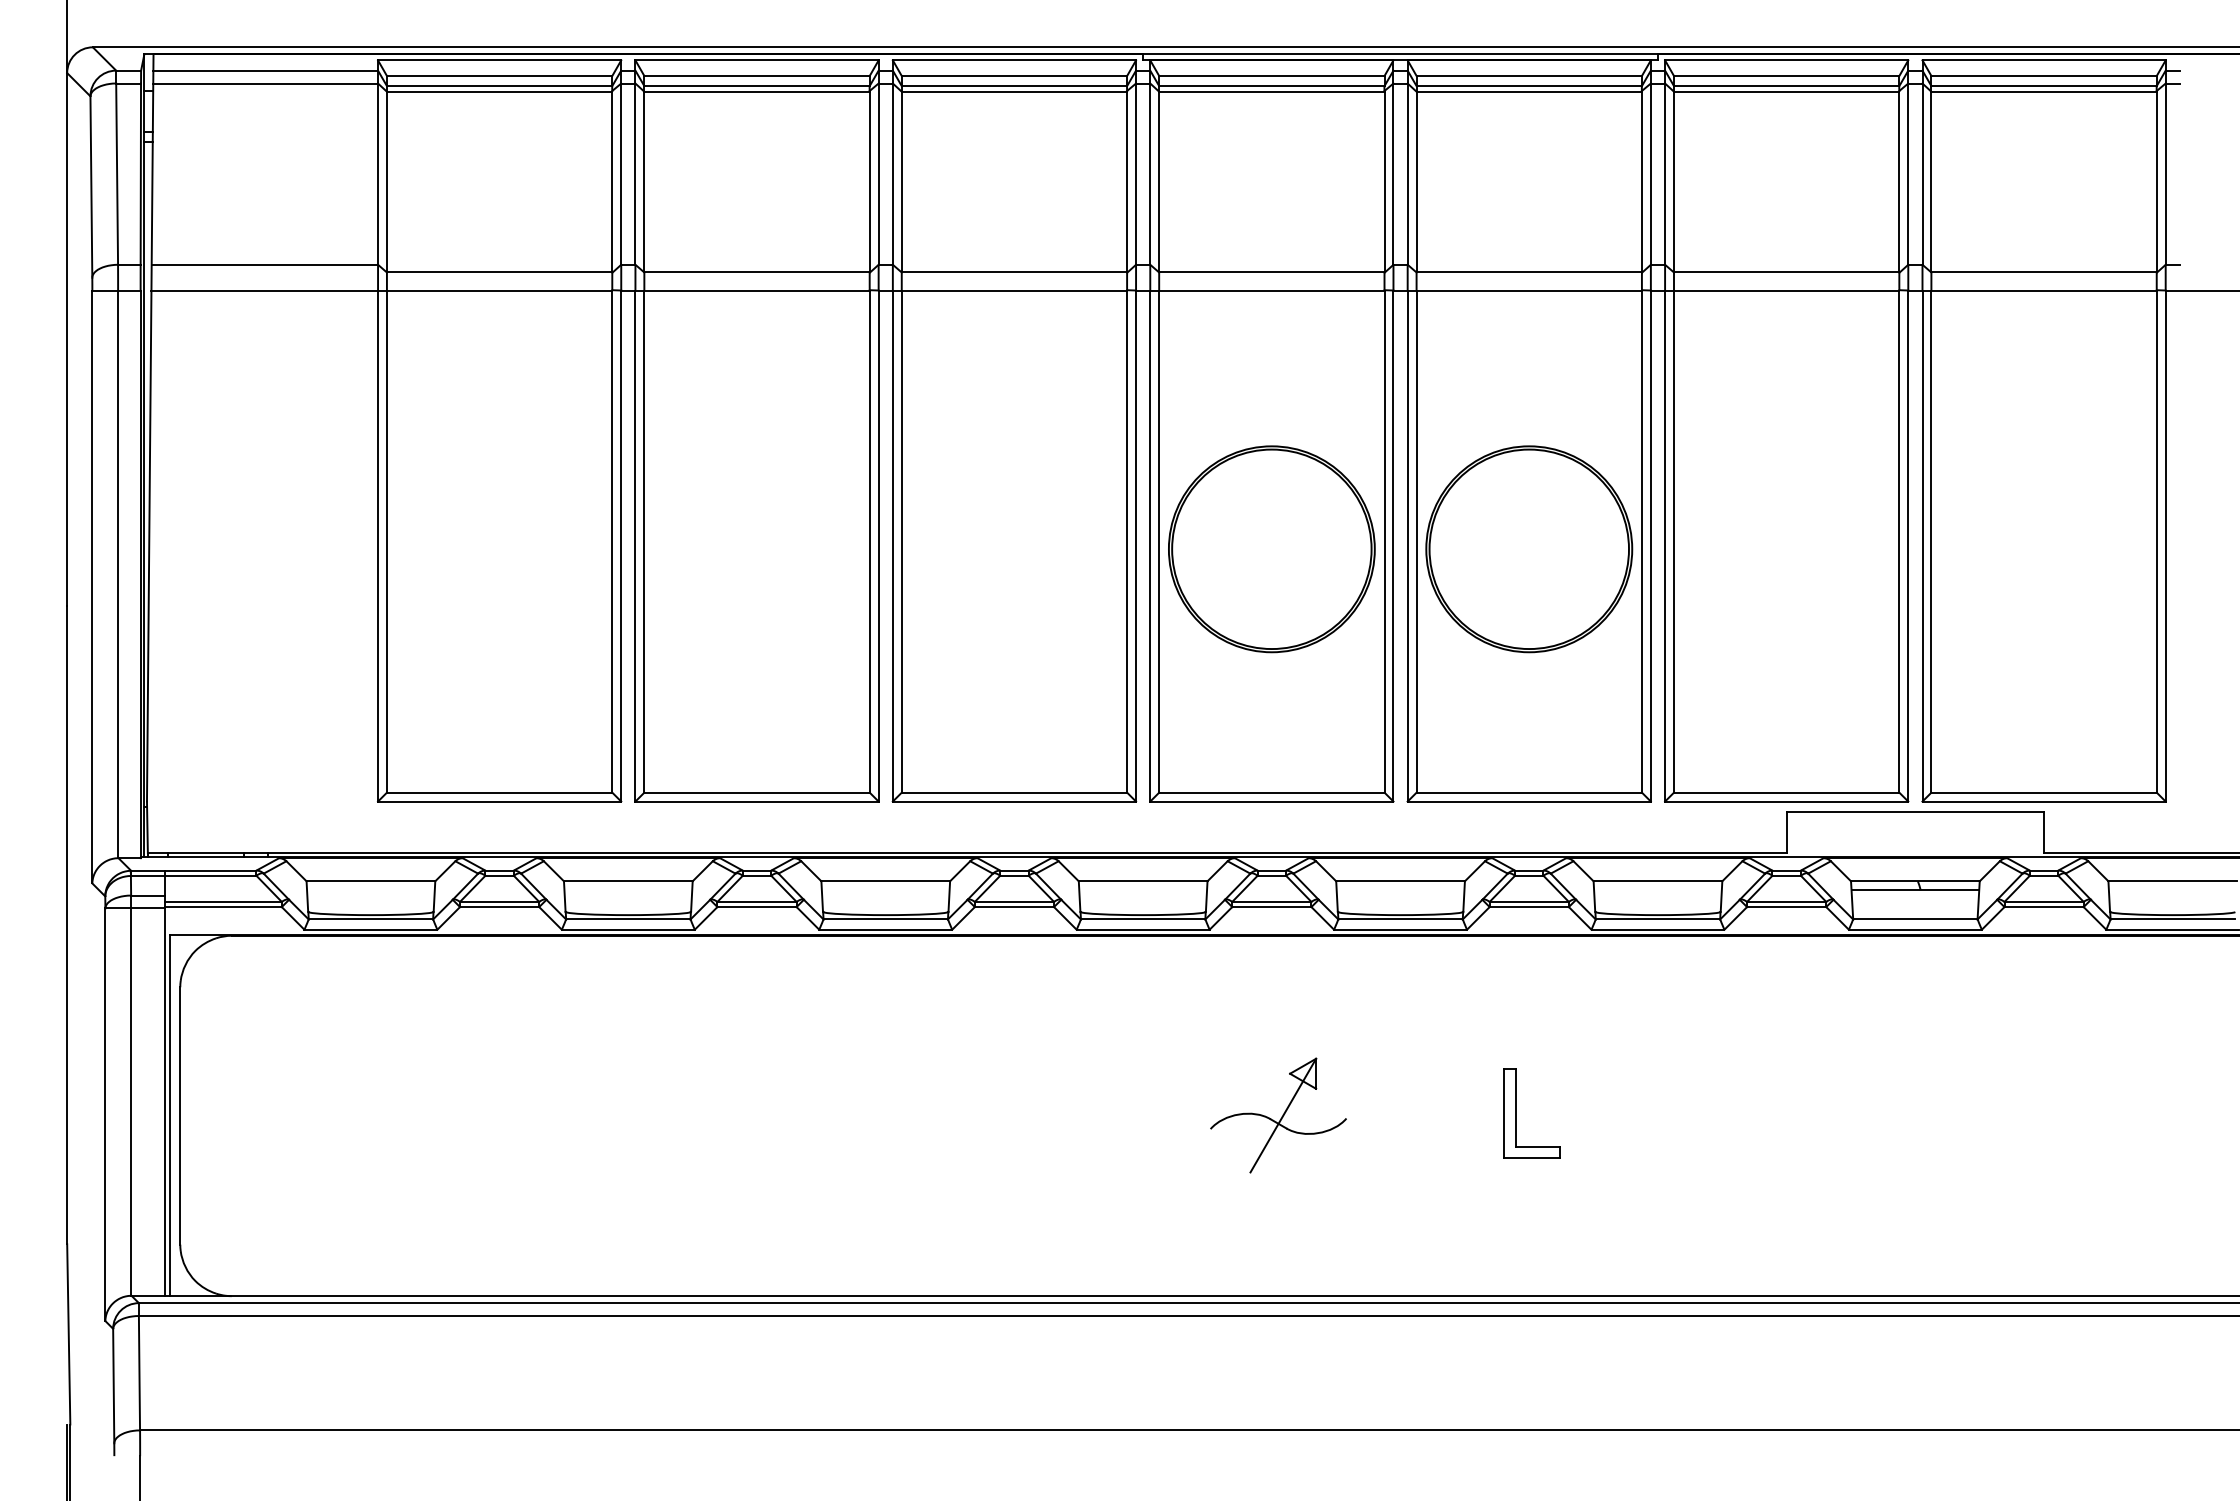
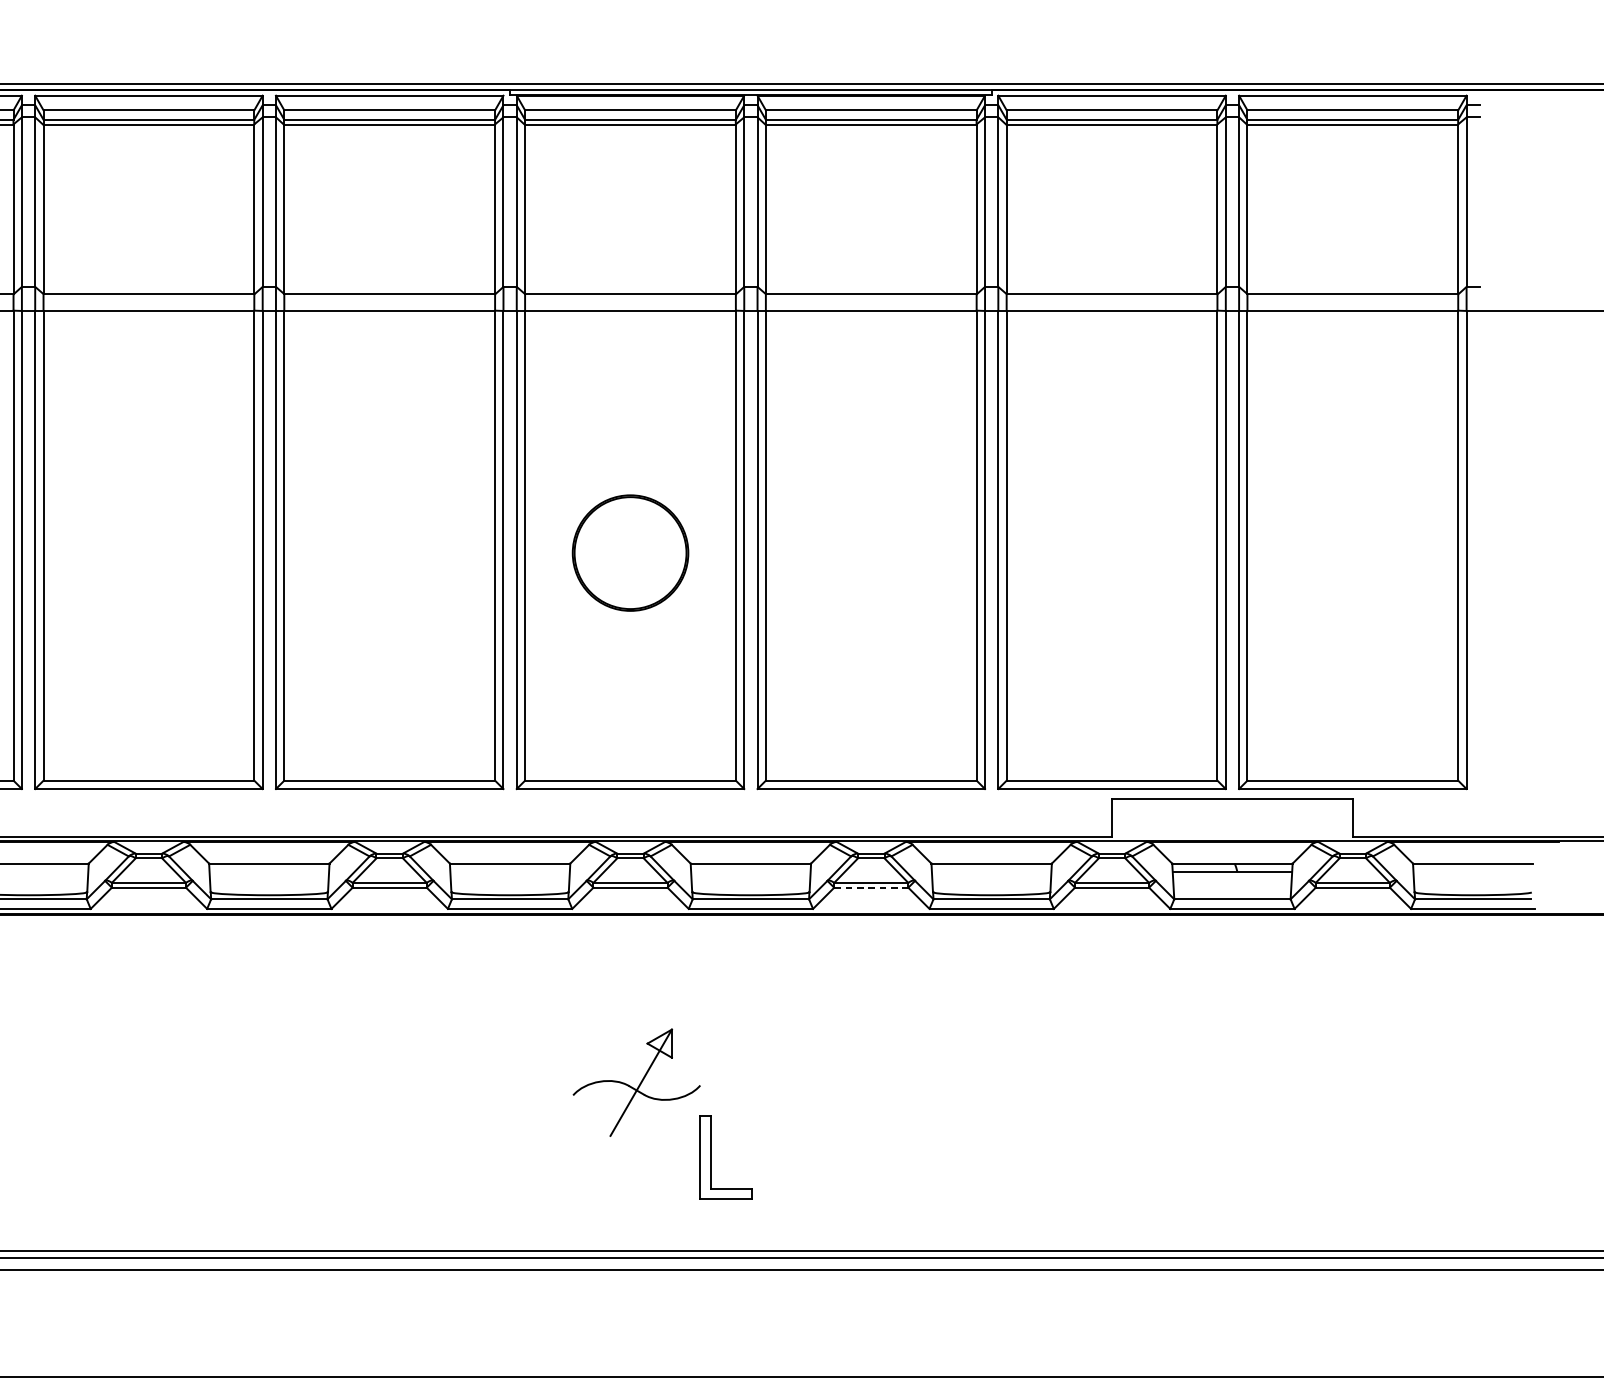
part: (1271, 549) -> (630, 553), size x0.6
part: (1529, 549) -> (871, 553), removed
line: (1529, 907) -> (871, 888), solid -> dashed
part: (1516, 1113) -> (711, 1157), moved

